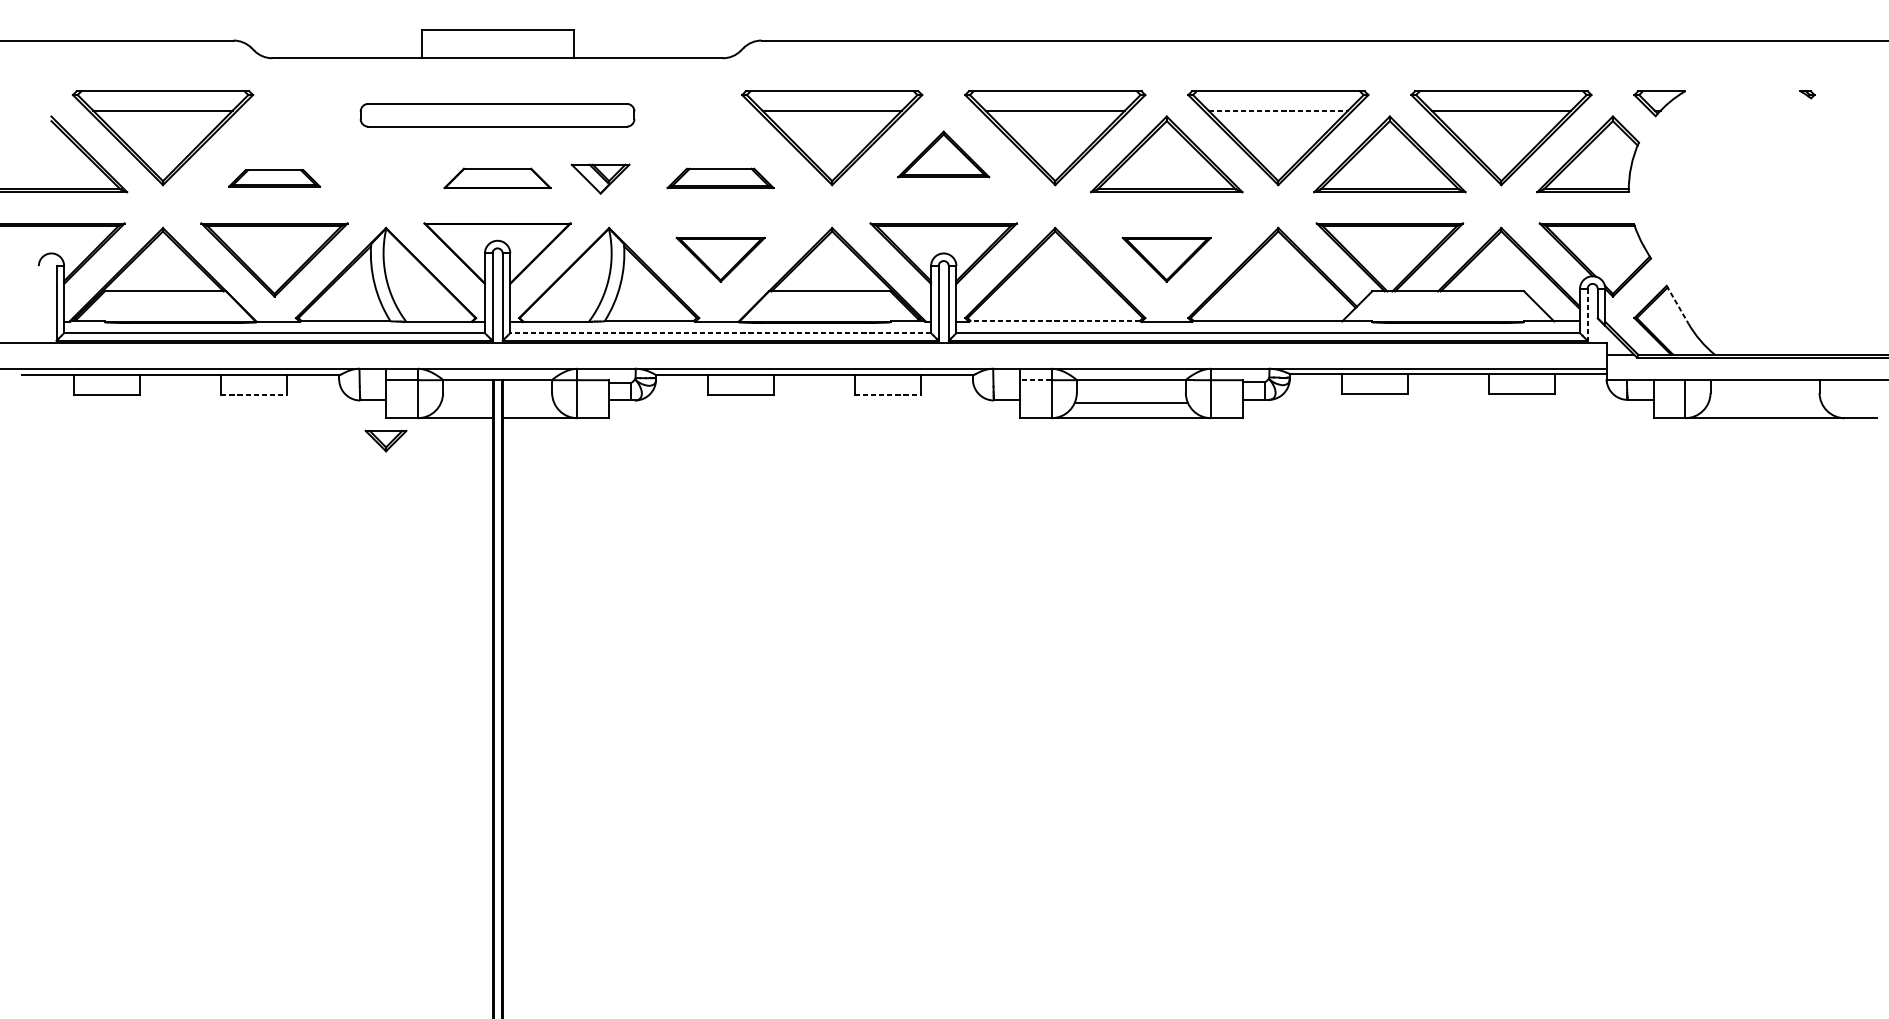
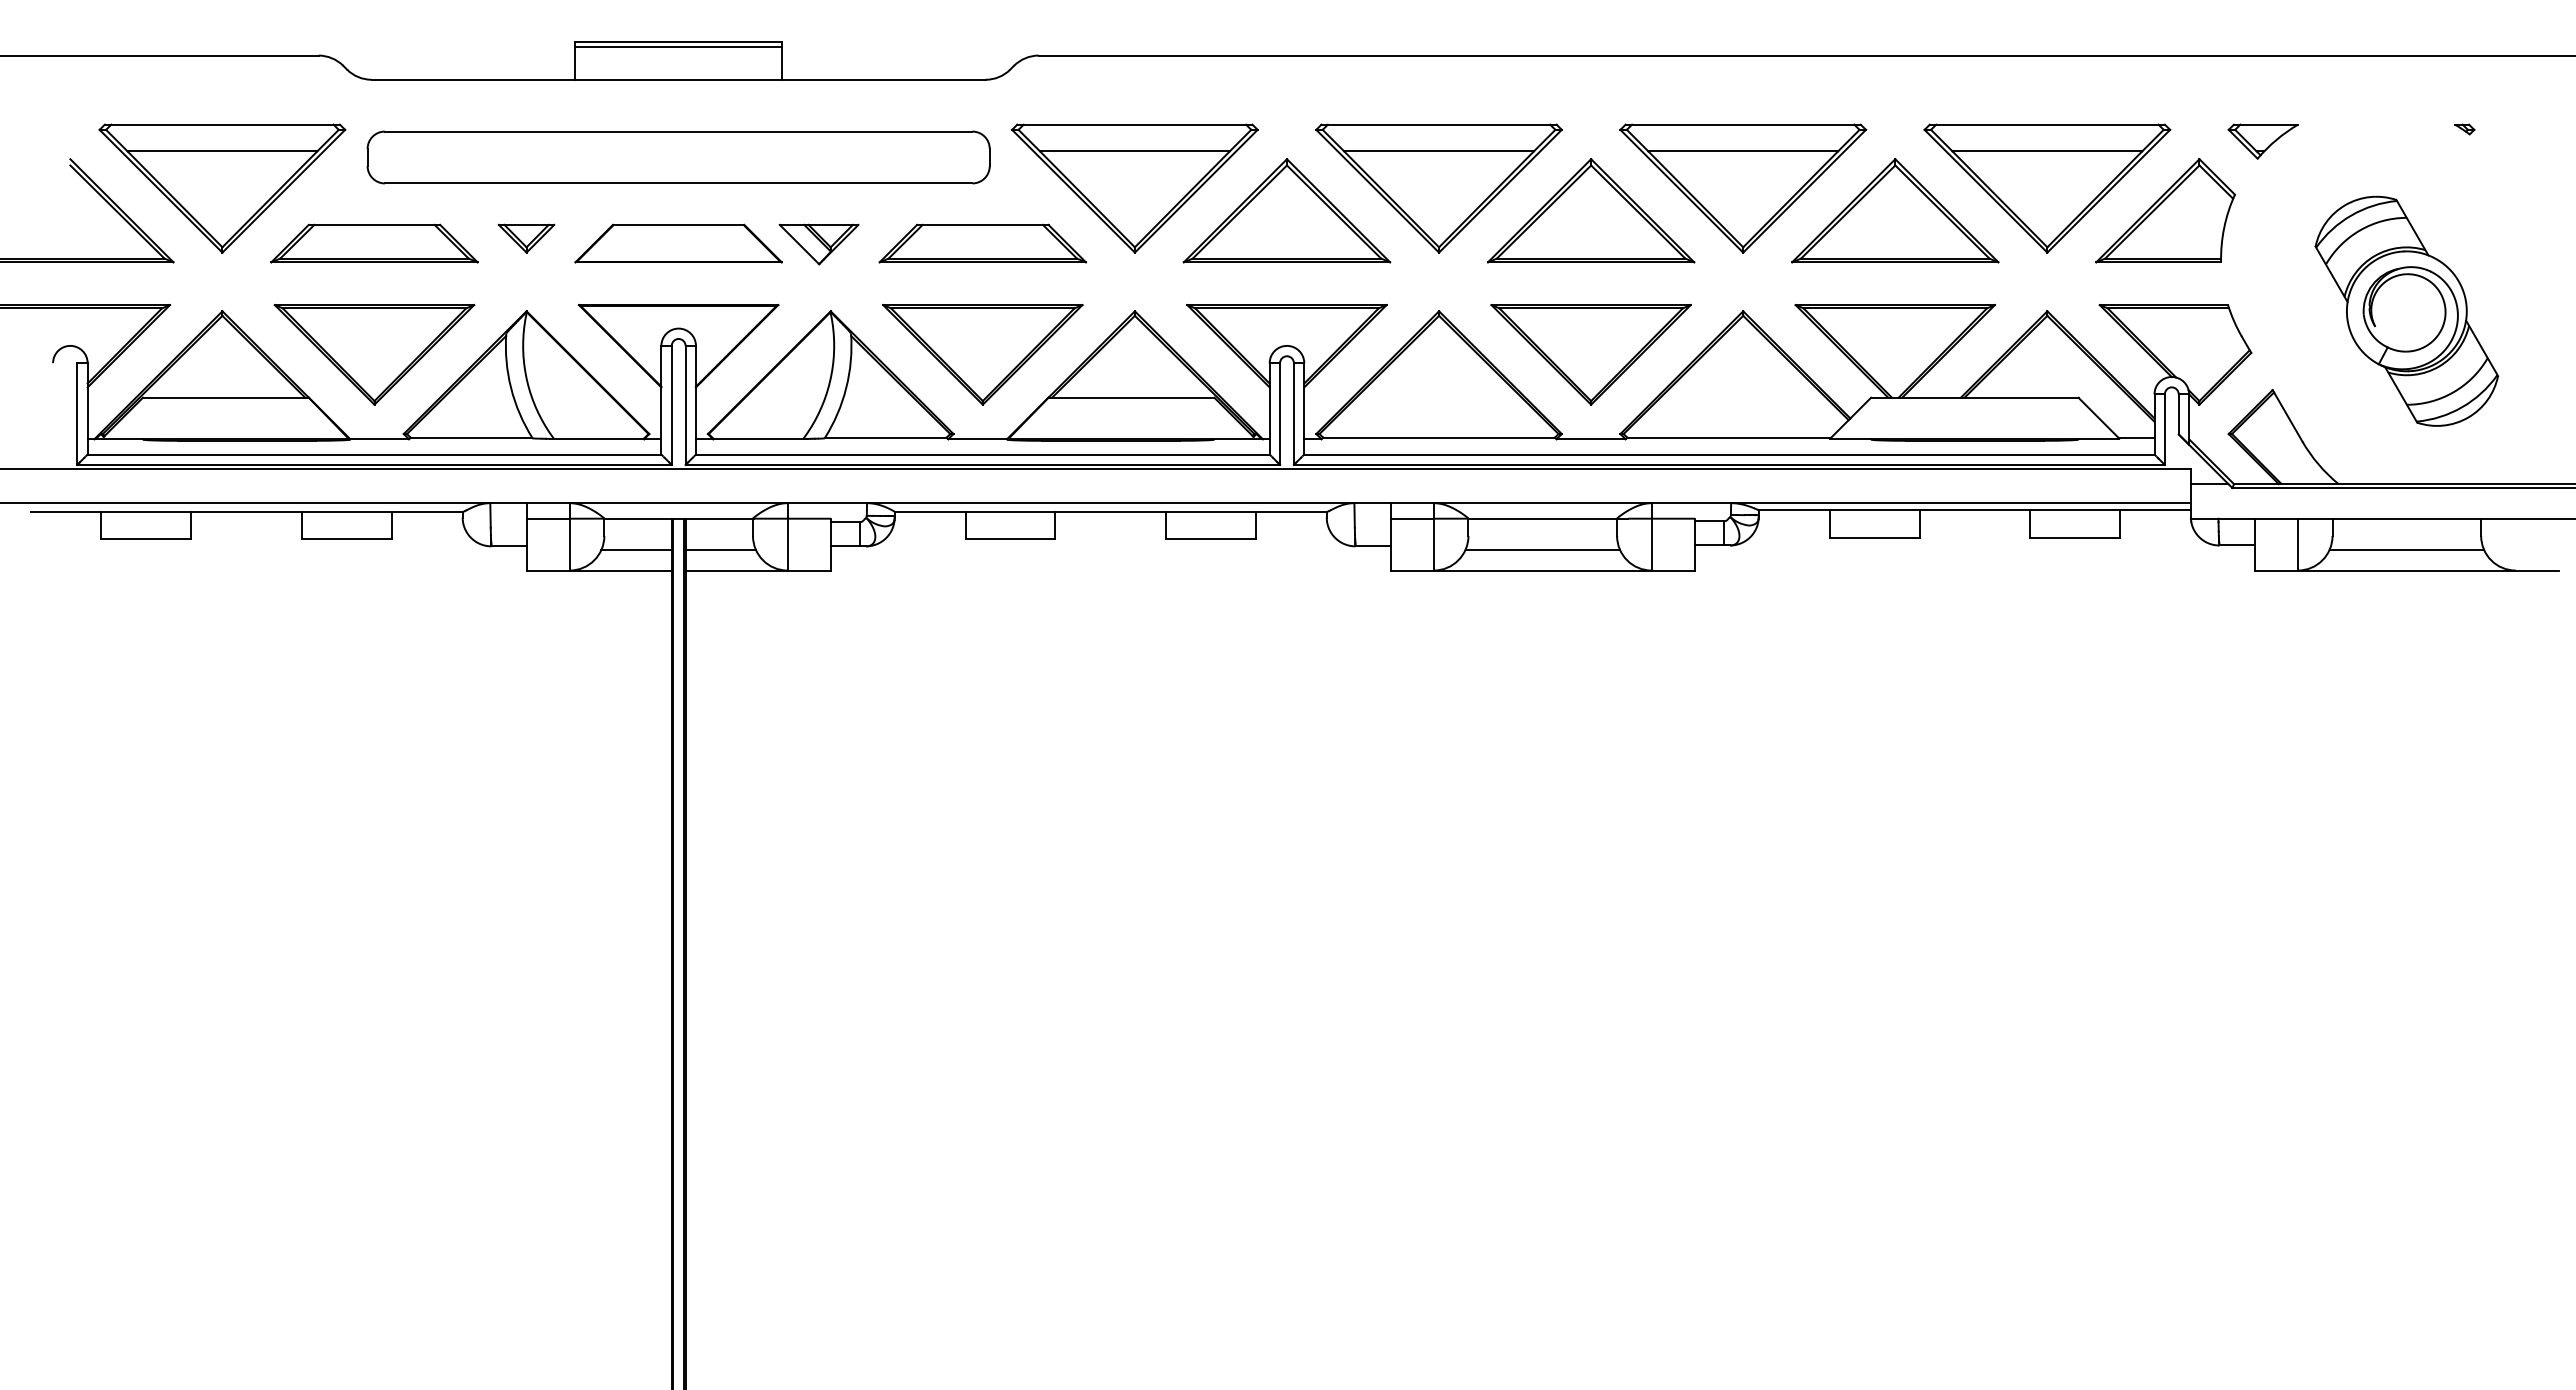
line: (497, 33) -> (678, 46), added
line: (1278, 110) -> (1743, 151), dashed -> solid
part: (497, 115) -> (678, 157), size x1.67
part: (943, 154) -> (1286, 210), size x1.67
part: (274, 178) -> (374, 243), size x1.67
part: (497, 178) -> (678, 243), size x1.43
part: (720, 178) -> (982, 243), size x1.43
part: (1764, 227) -> (2406, 310), added
part: (720, 259) -> (982, 354), size x1.67
part: (1166, 259) -> (1590, 354), size x1.67
line: (1677, 304) -> (2287, 415), dashed -> solid
line: (1587, 315) -> (2164, 430), dashed -> solid
line: (1055, 320) -> (1439, 437), dashed -> solid
line: (720, 333) -> (982, 454), dashed -> solid
line: (1035, 380) -> (1412, 518), dashed -> solid
line: (254, 395) -> (346, 539), dashed -> solid
line: (887, 395) -> (1210, 539), dashed -> solid
line: (466, 402) -> (636, 549), added
line: (528, 402) -> (720, 549), added
line: (1764, 402) -> (2406, 549), added
part: (386, 440) -> (526, 238), moved

